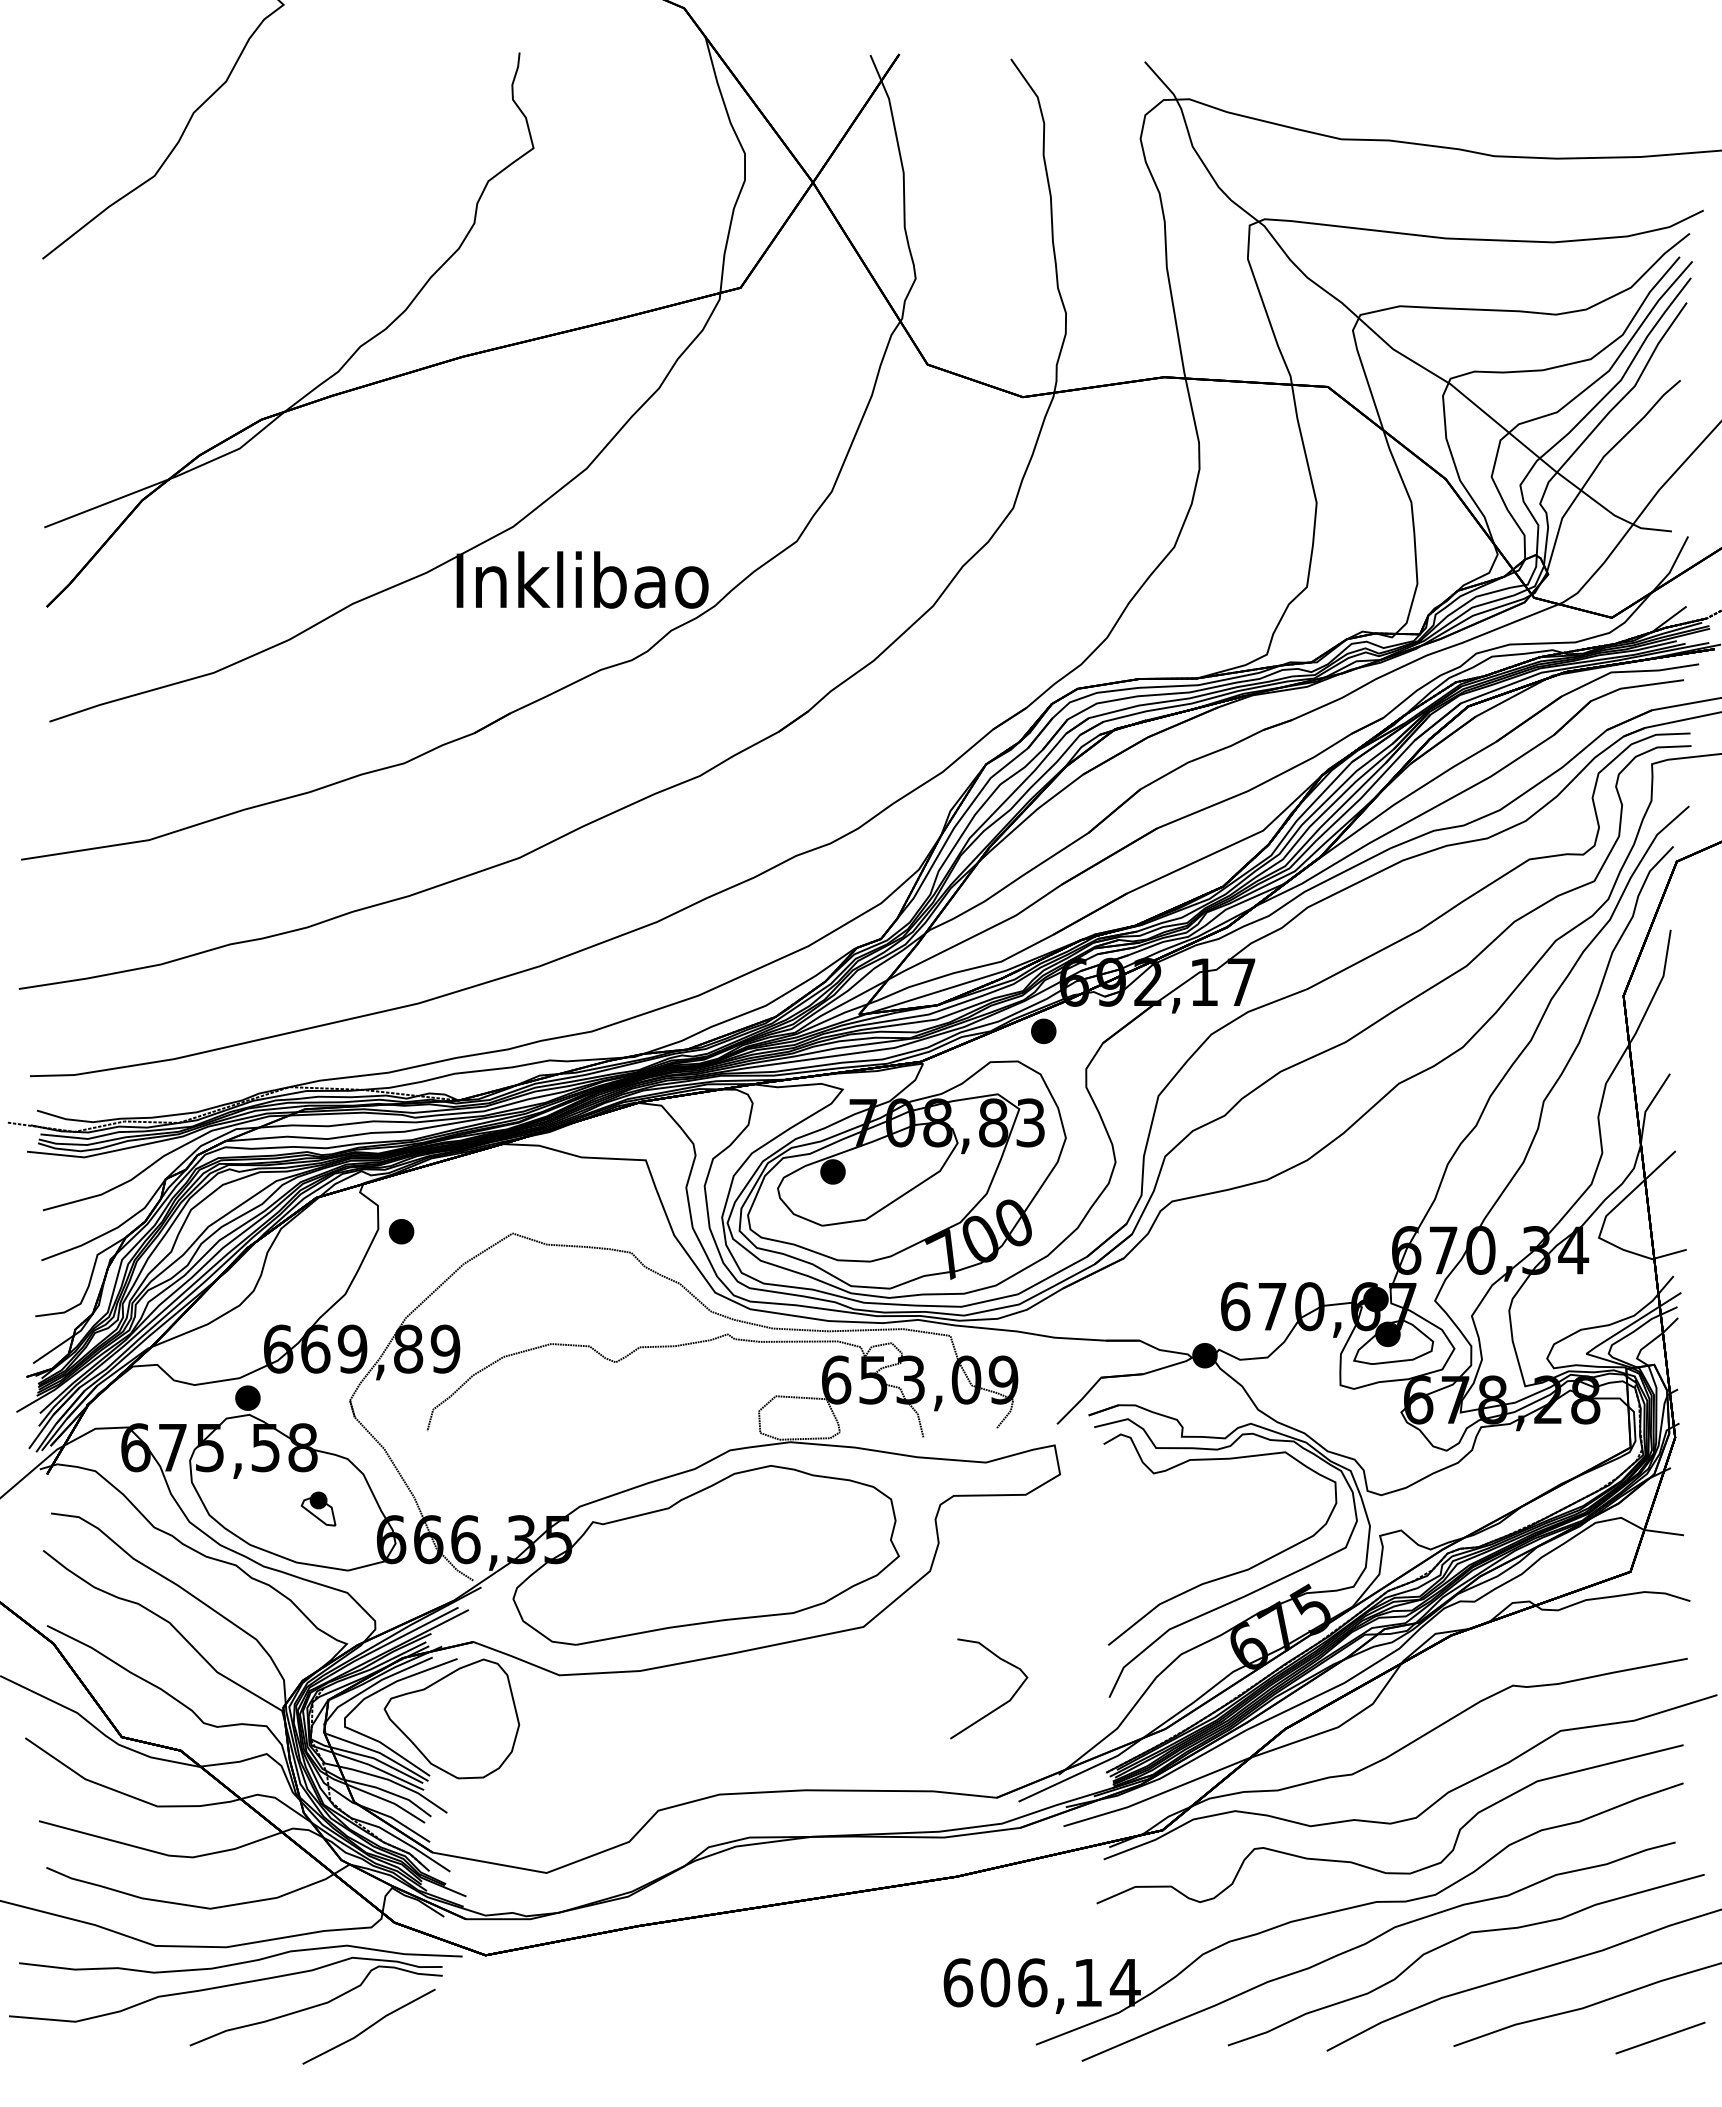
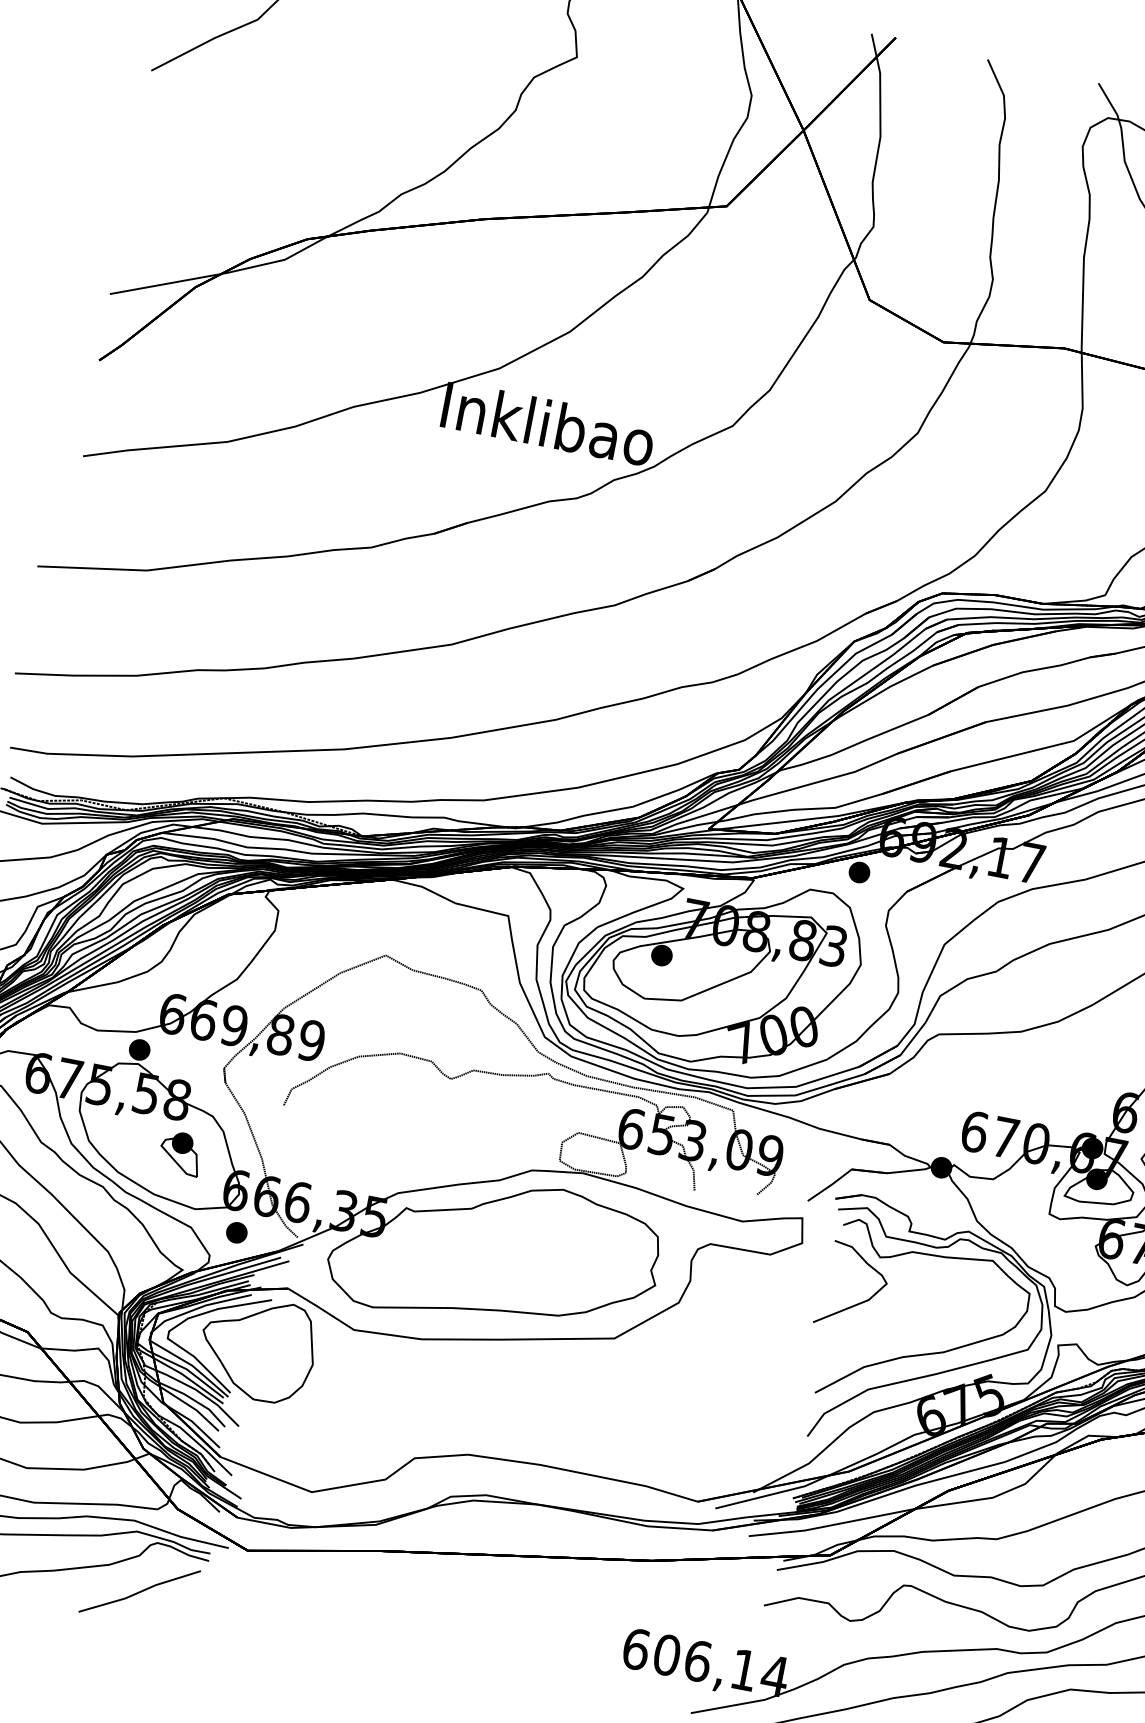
part: (401, 1231) -> (236, 1232), moved
part: (318, 1508) -> (180, 1152), size x1.43
curve: (1001, 1704) -> (861, 1301), moved

